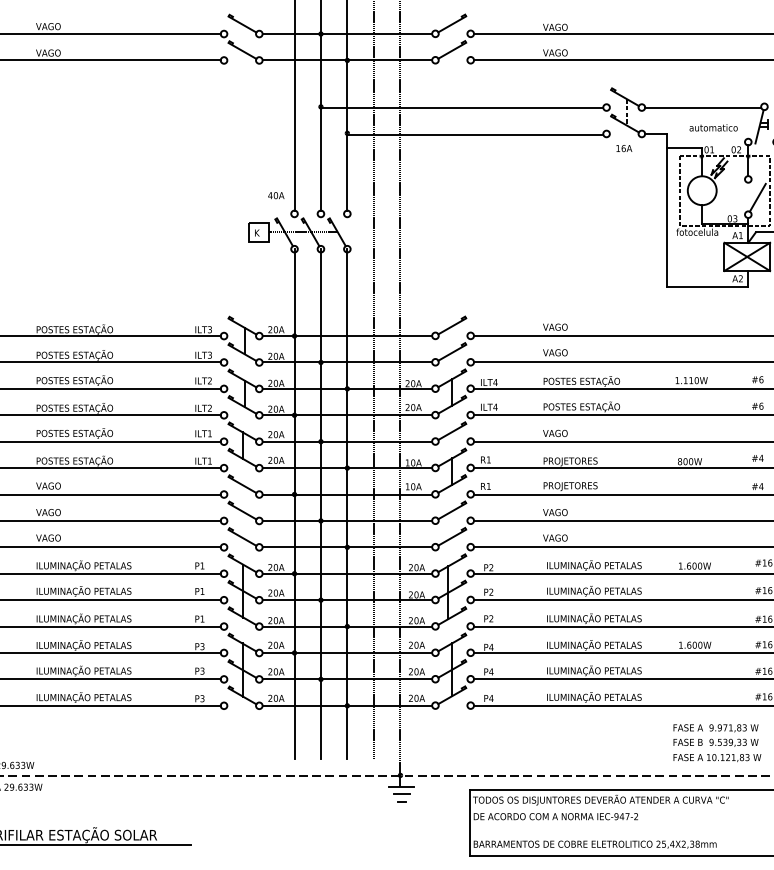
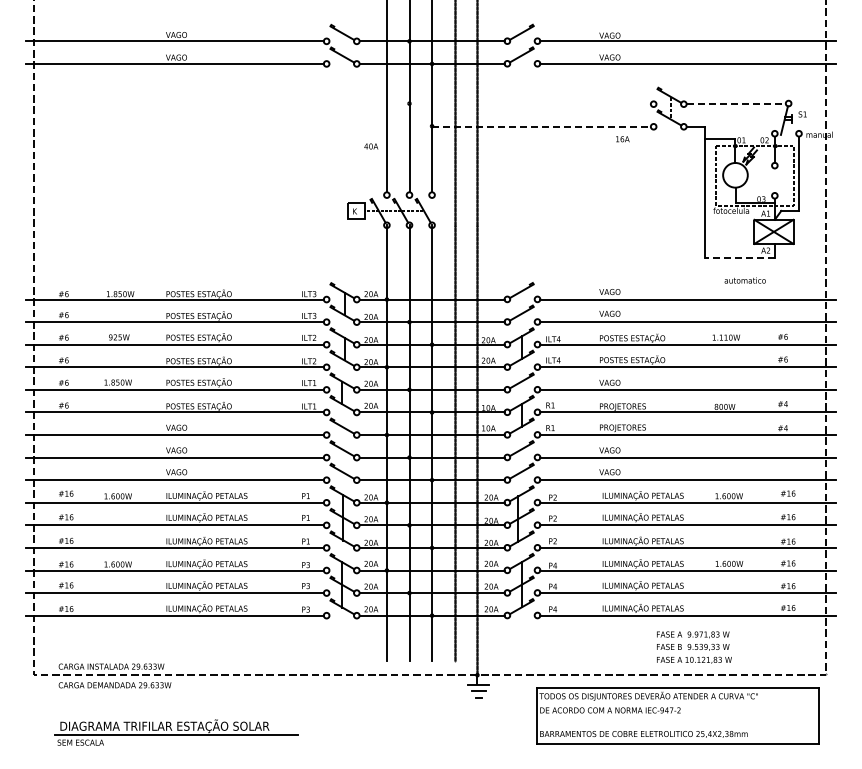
line: (461, 107) -> (529, 104), removed
line: (703, 107) -> (736, 104), solid -> dashed
text: (712, 127) -> (744, 280), moved
line: (475, 134) -> (541, 127), solid -> dashed
text: (623, 148) -> (622, 139), moved
text: (276, 195) -> (371, 146), moved
line: (757, 197) -> (782, 181), removed
line: (708, 286) -> (740, 257), solid -> dashed
text: (717, 743) -> (694, 647), moved

